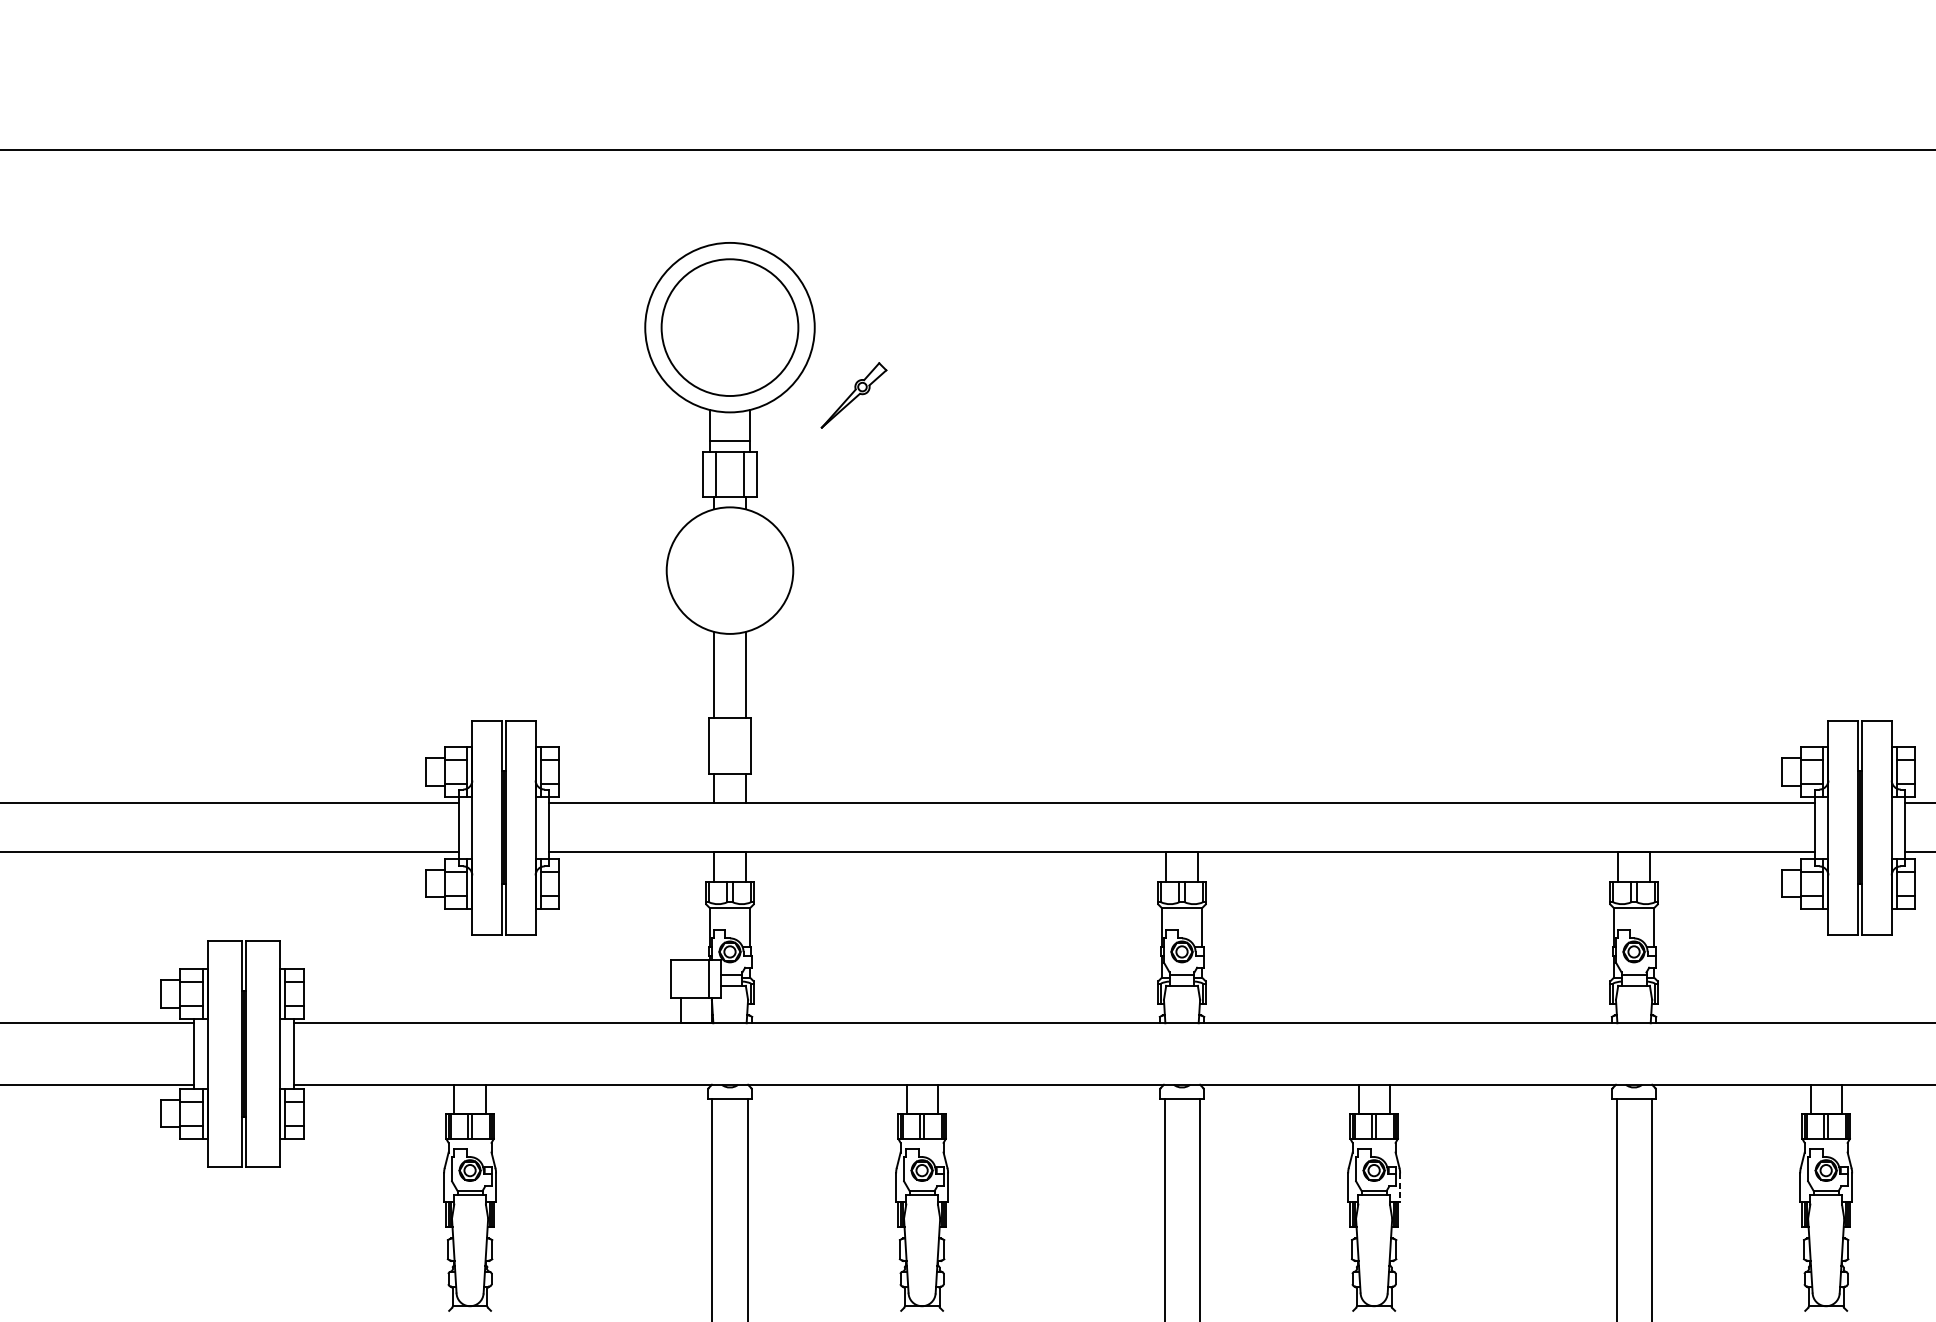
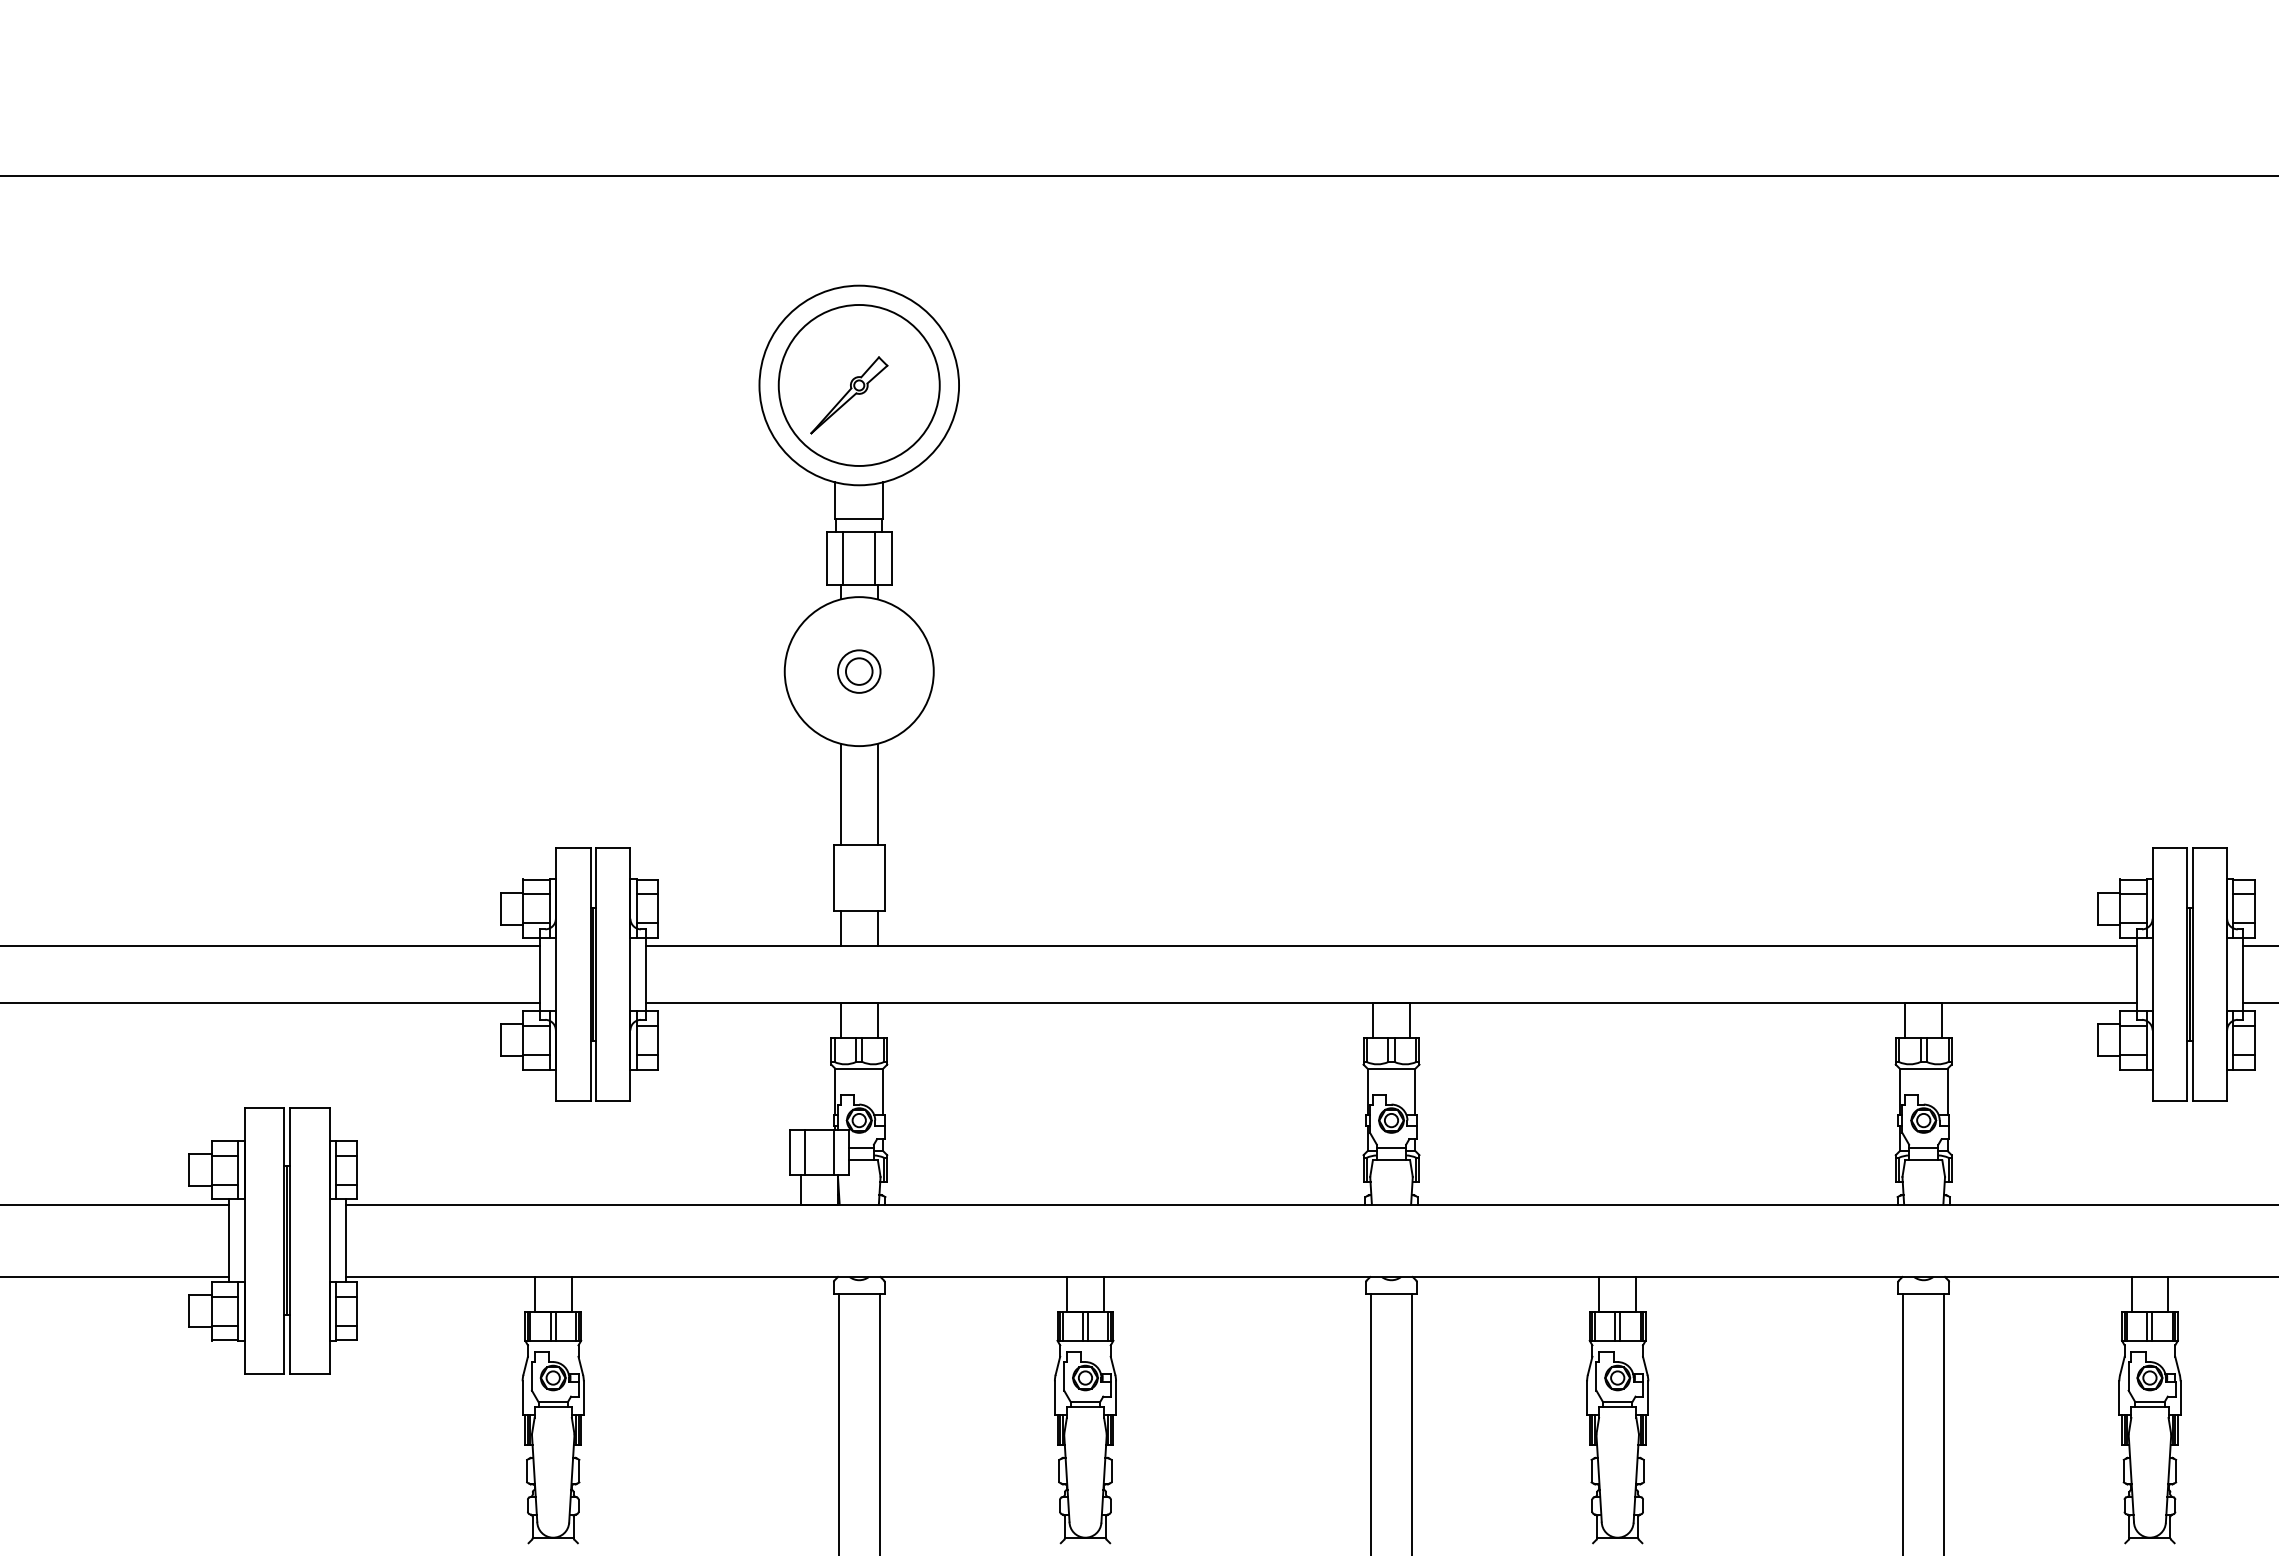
part: (854, 395) -> (849, 395), moved
part: (730, 570) -> (859, 671), added
line: (683, 979) -> (804, 1152), added
line: (1400, 1187) -> (1648, 1398), dashed -> solid

